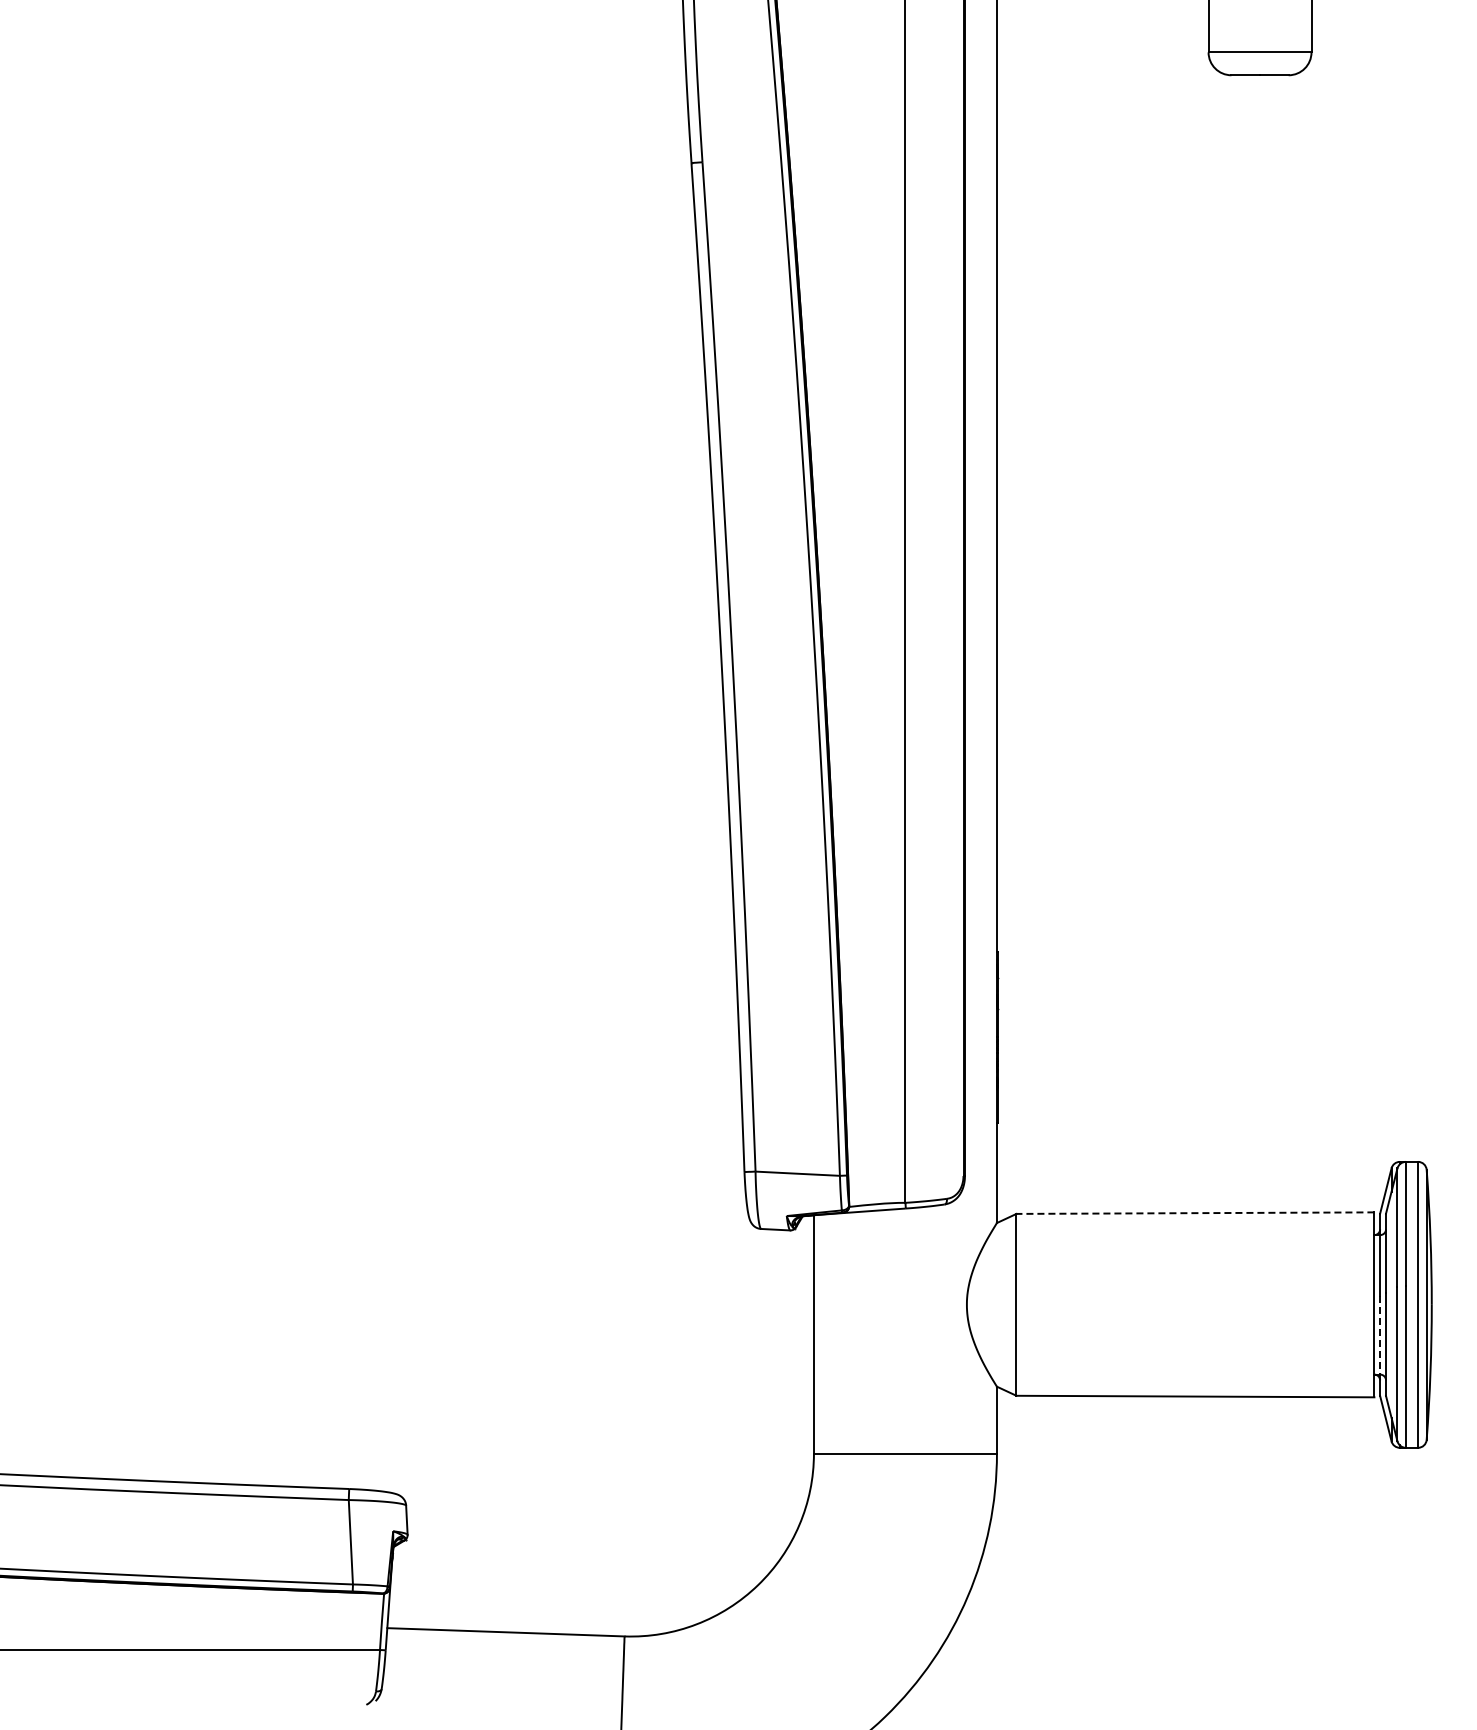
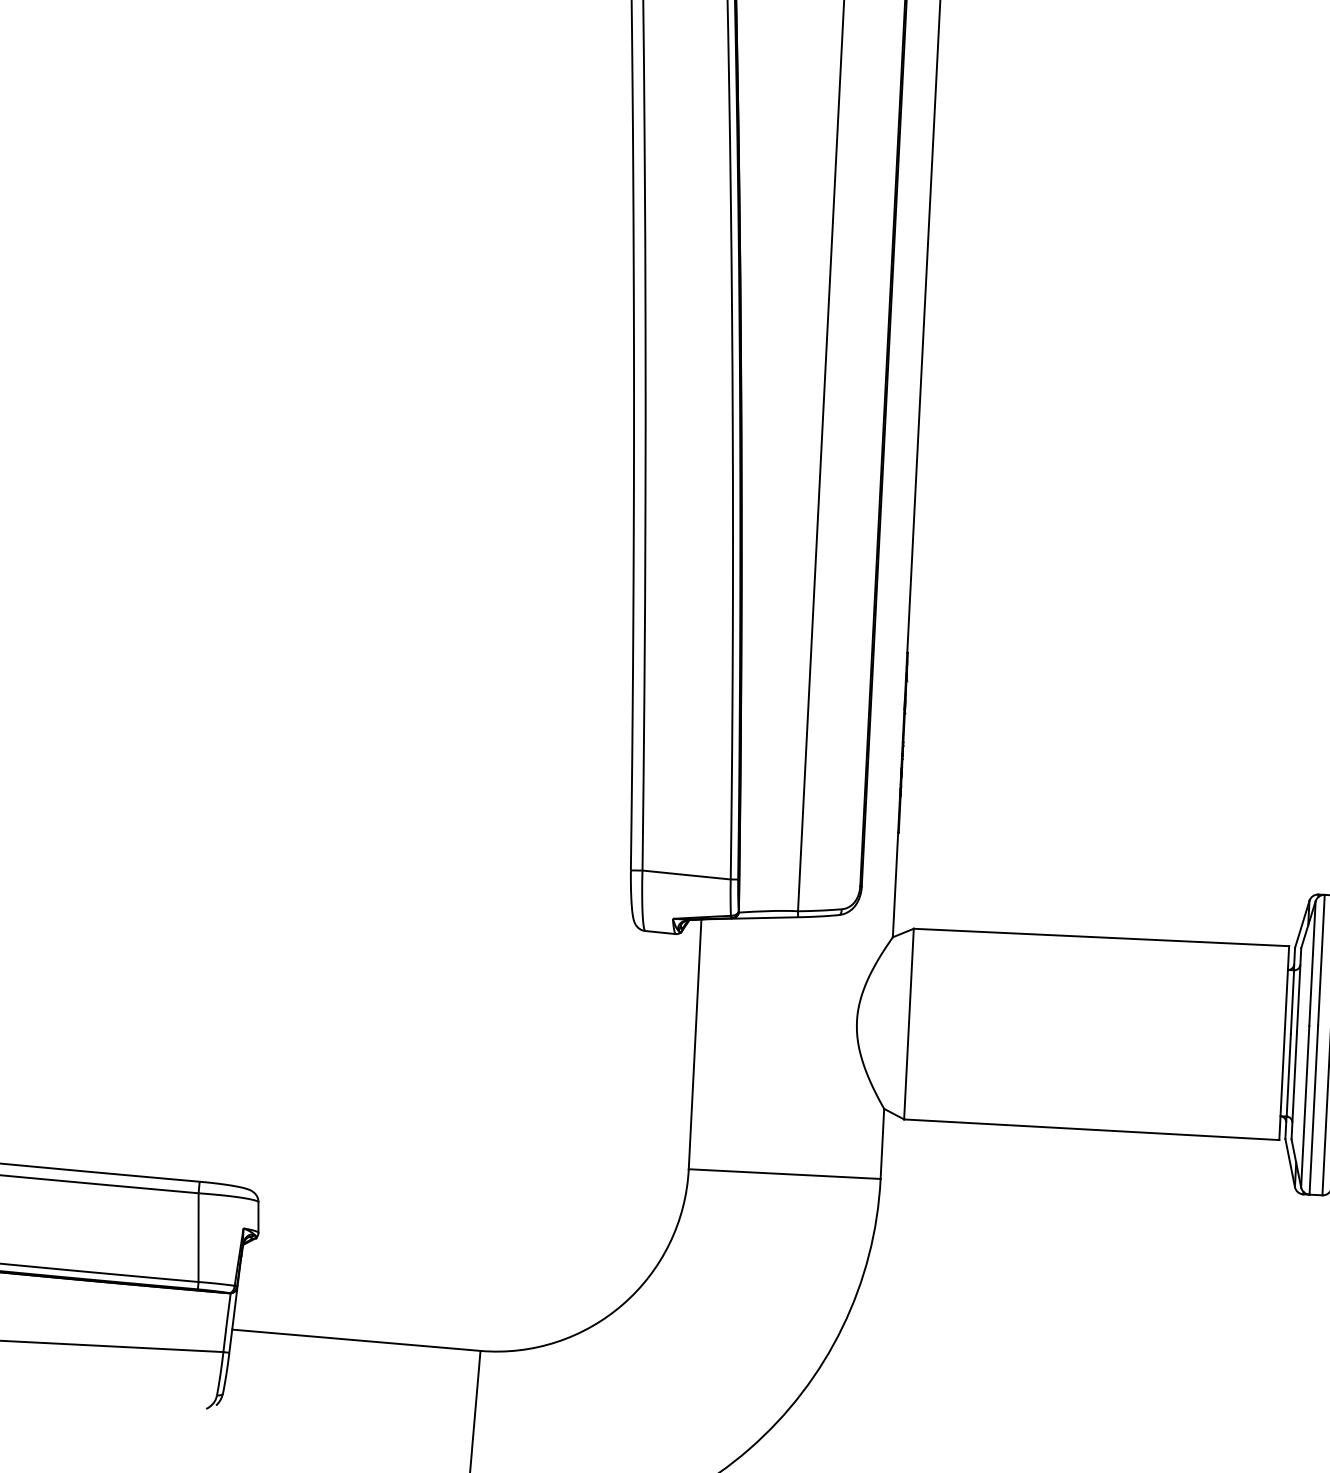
line: (1195, 1213) -> (1101, 937), dashed -> solid
line: (1380, 1335) -> (1288, 1075), dashed -> solid

